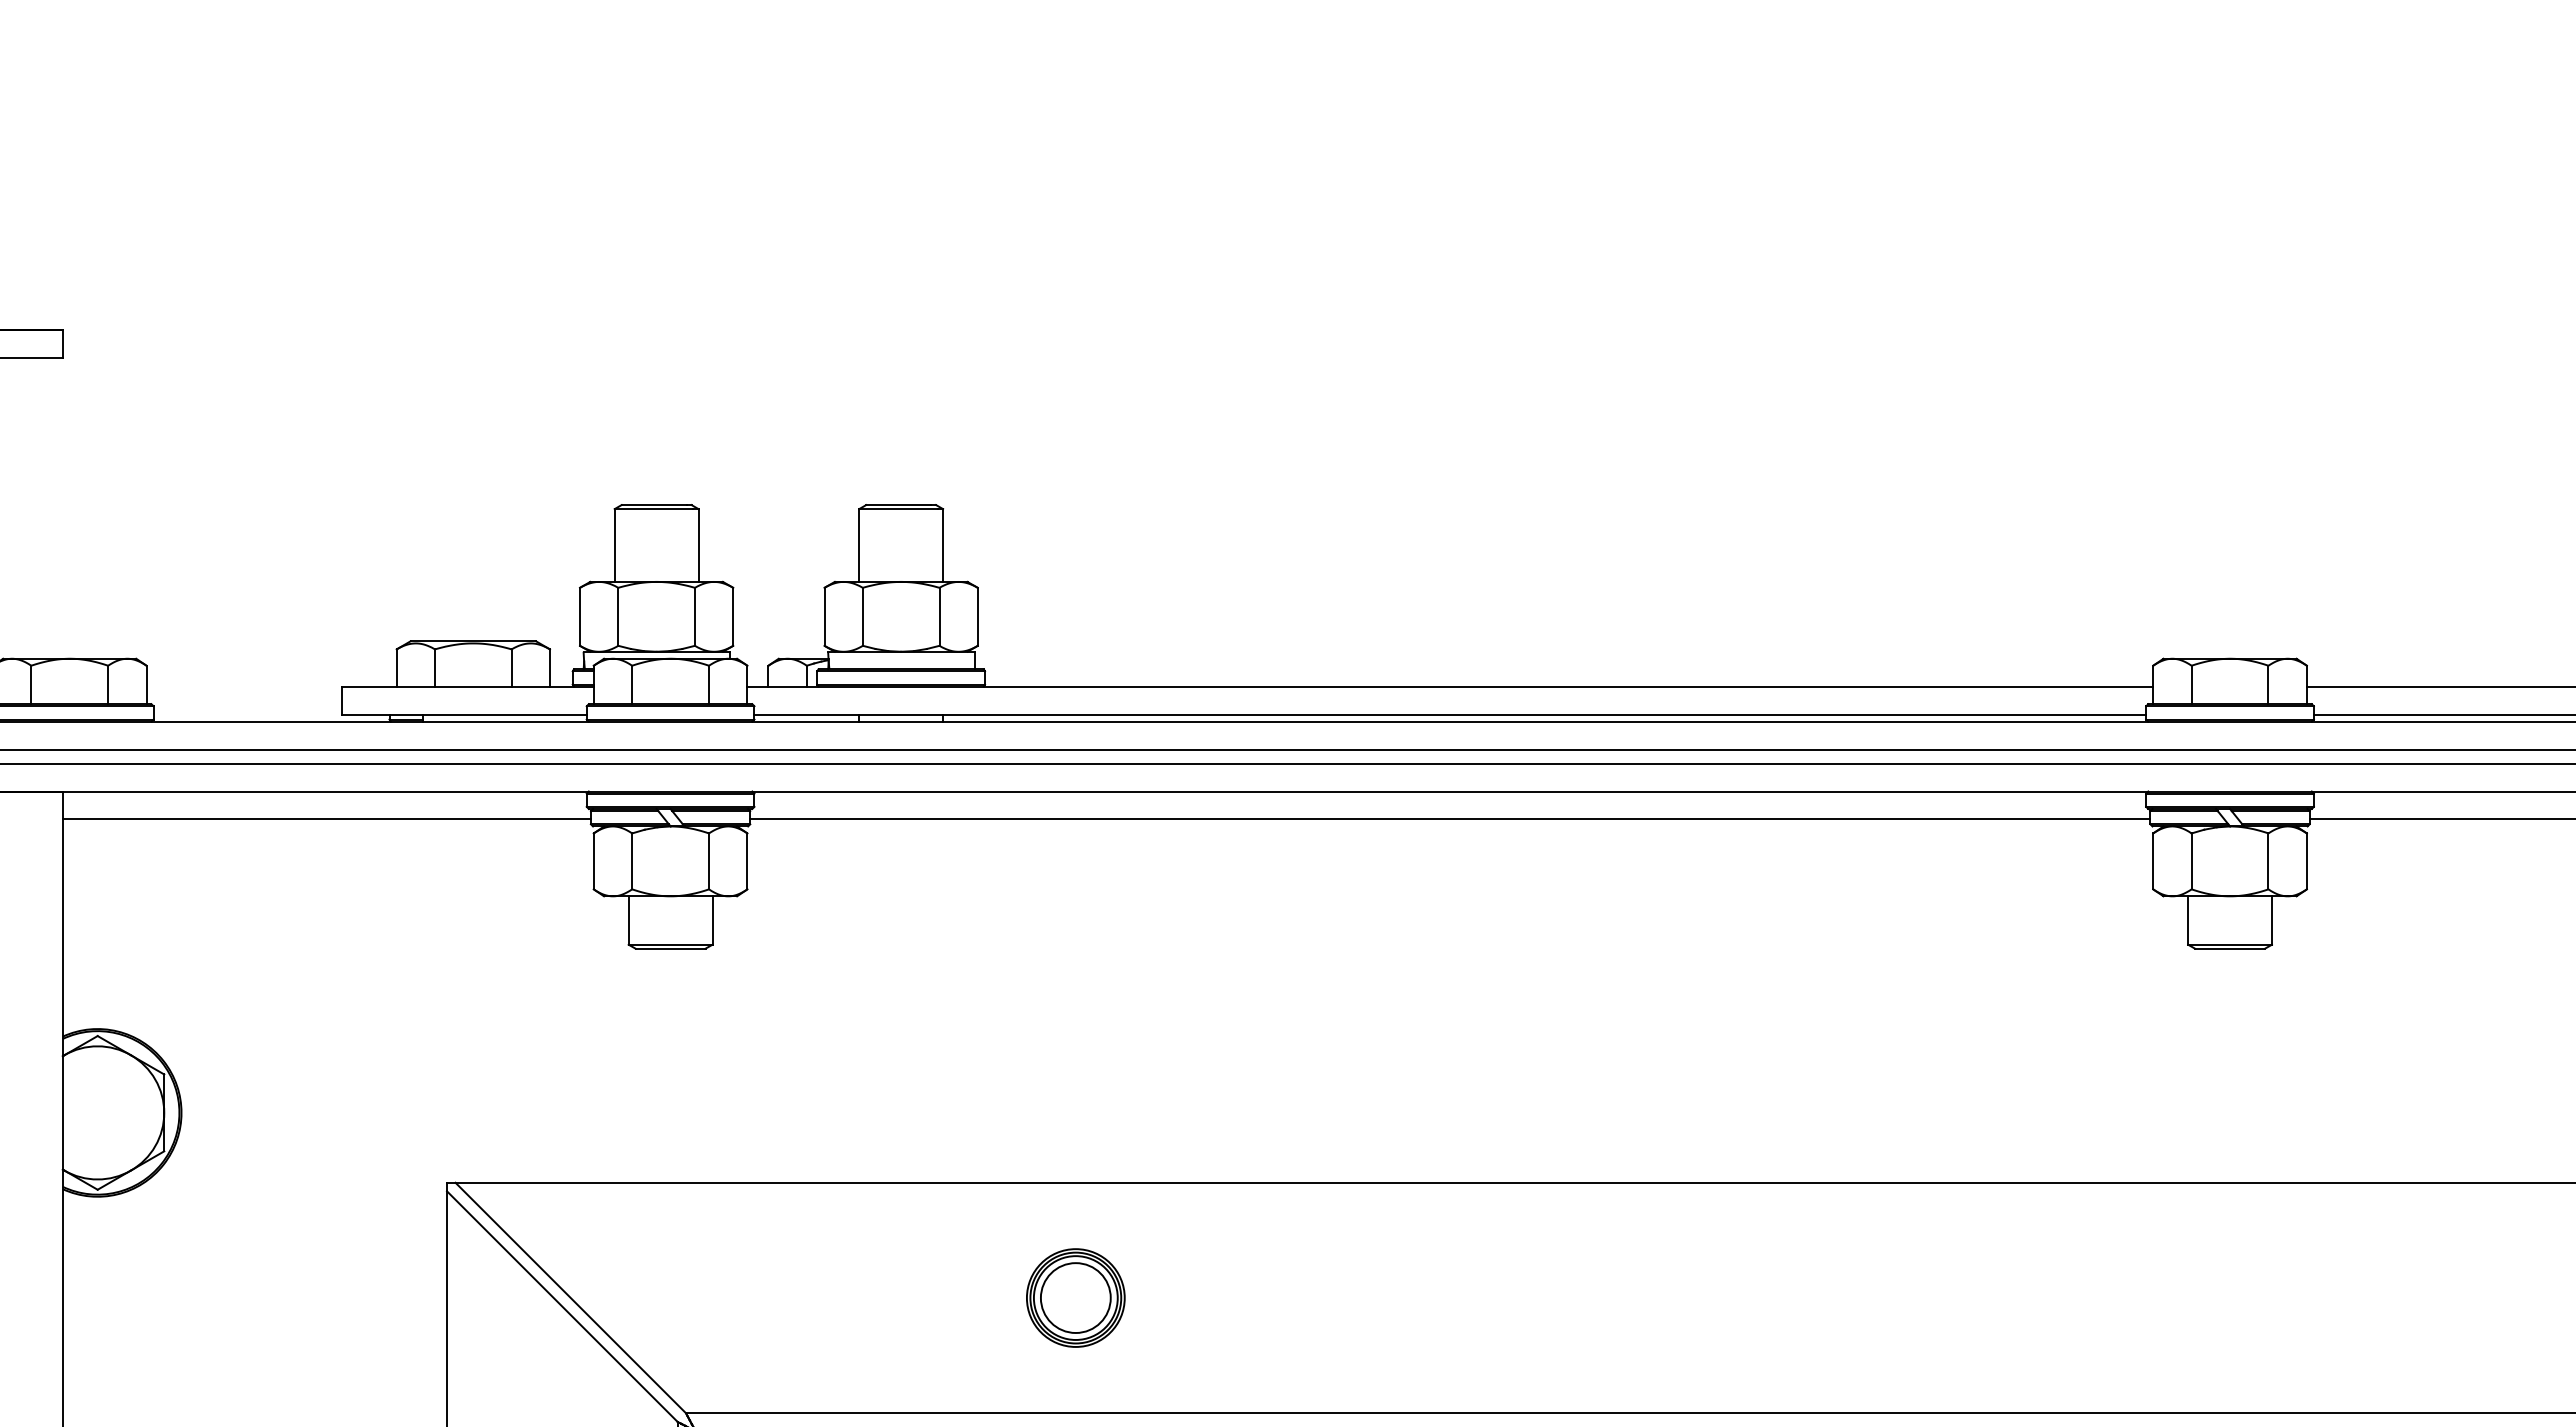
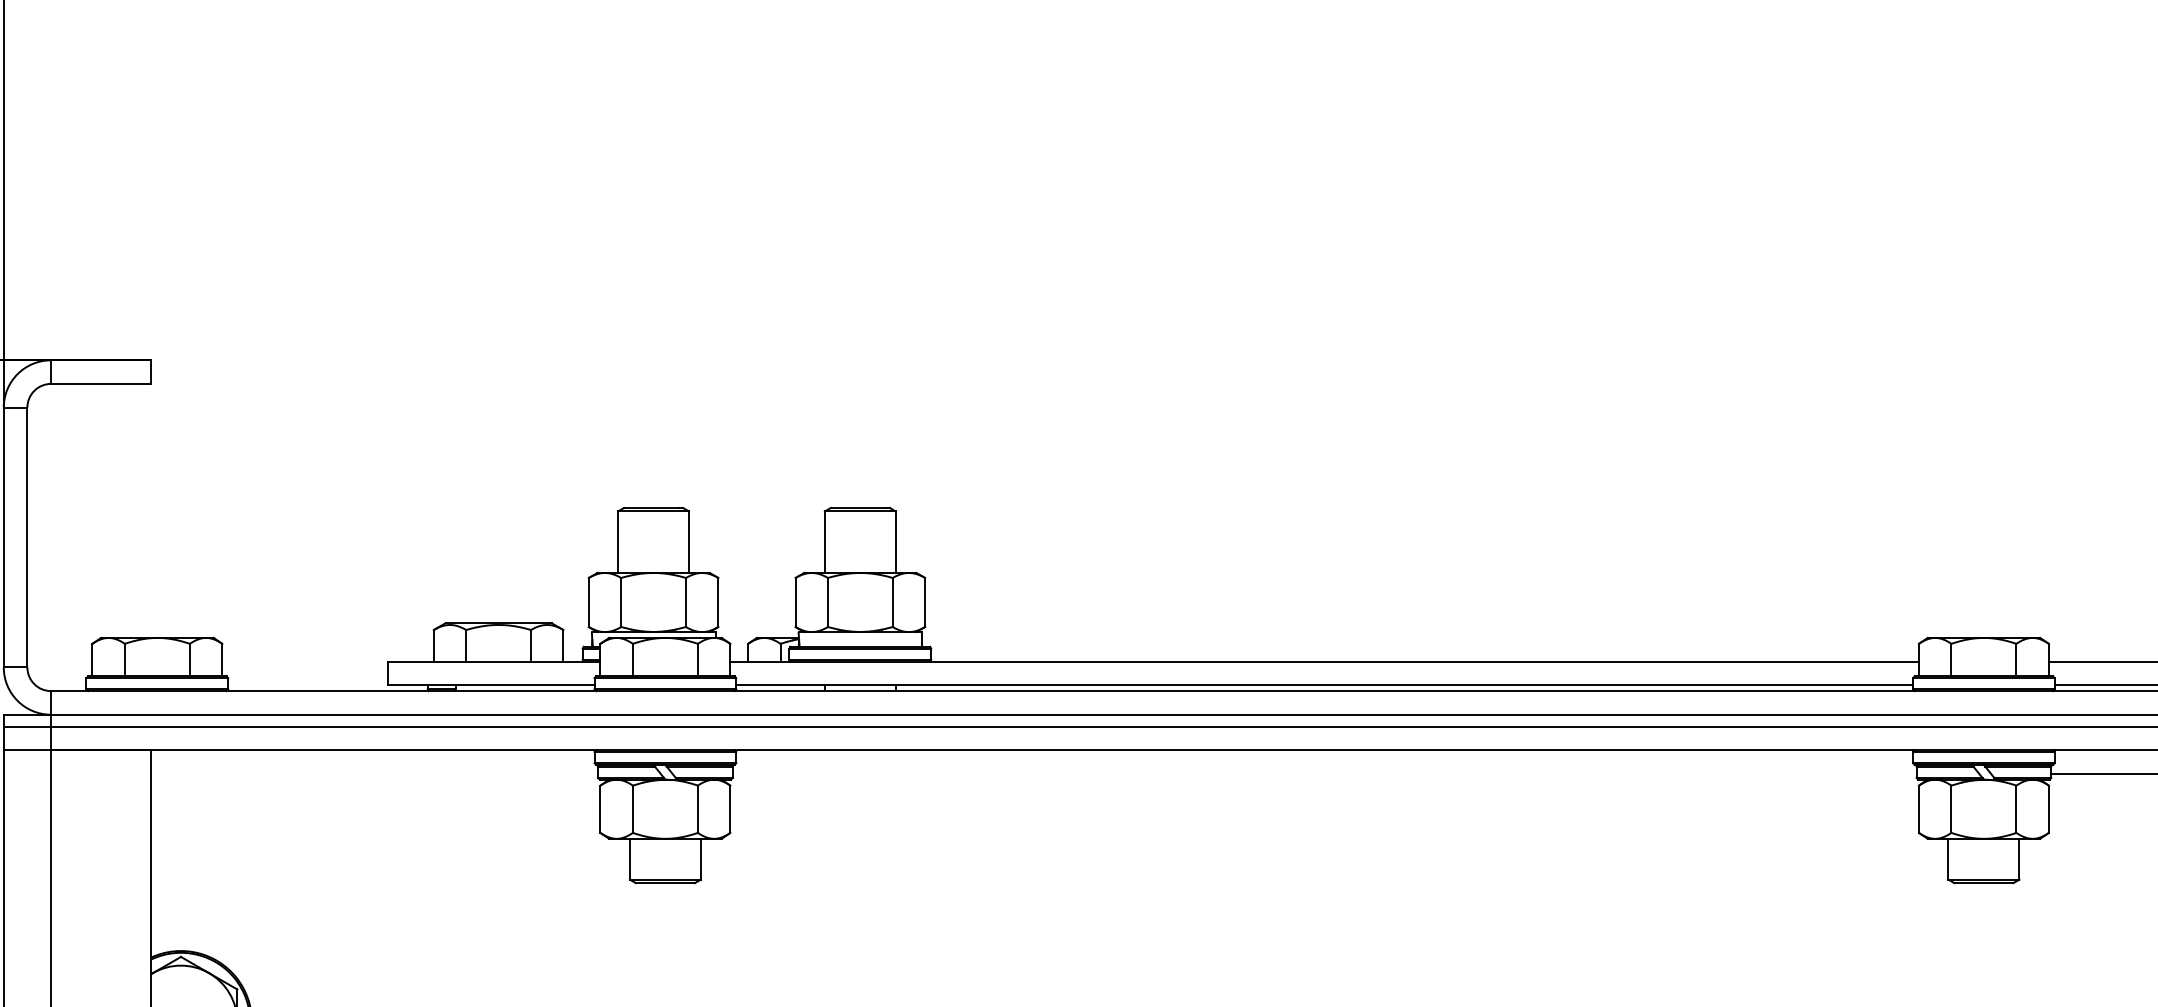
line: (326, 819) -> (374, 773), removed
line: (1450, 819) -> (1324, 773), removed

